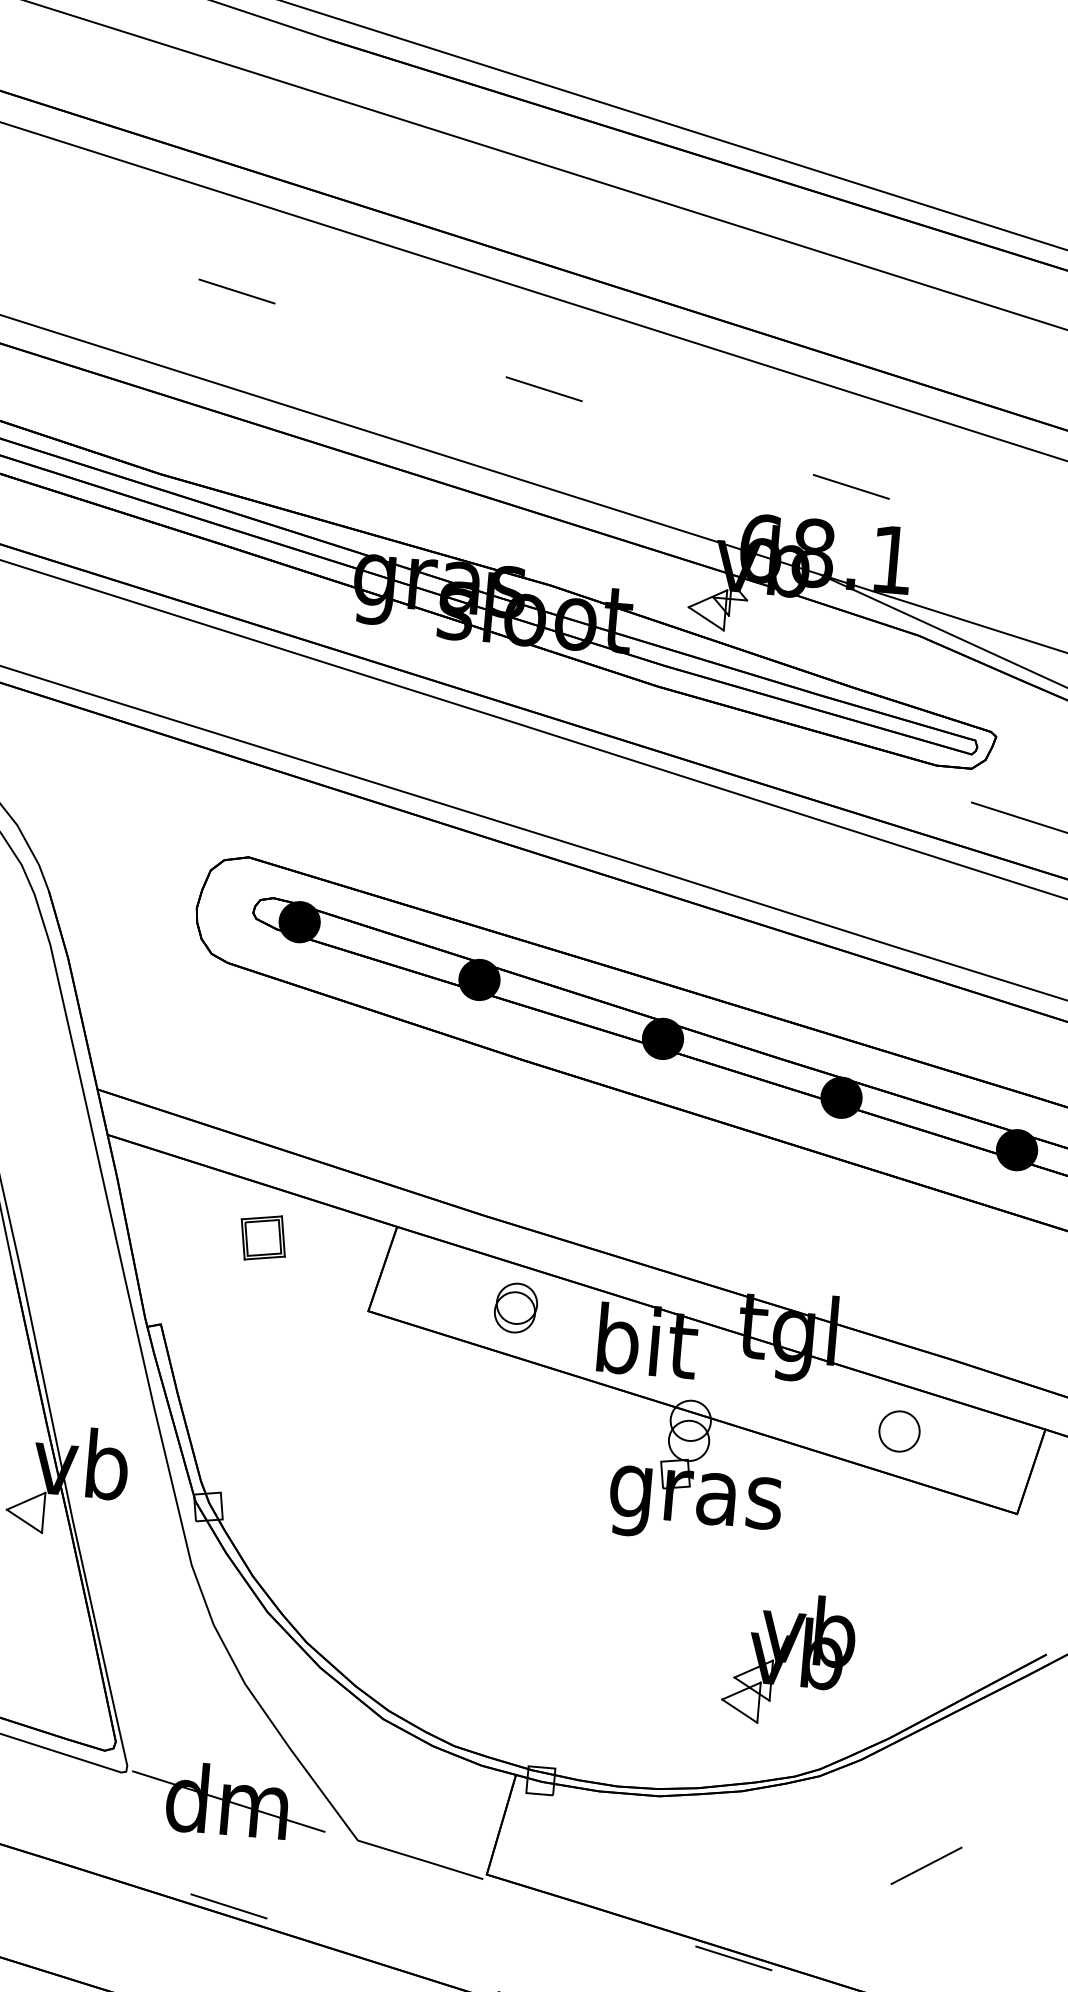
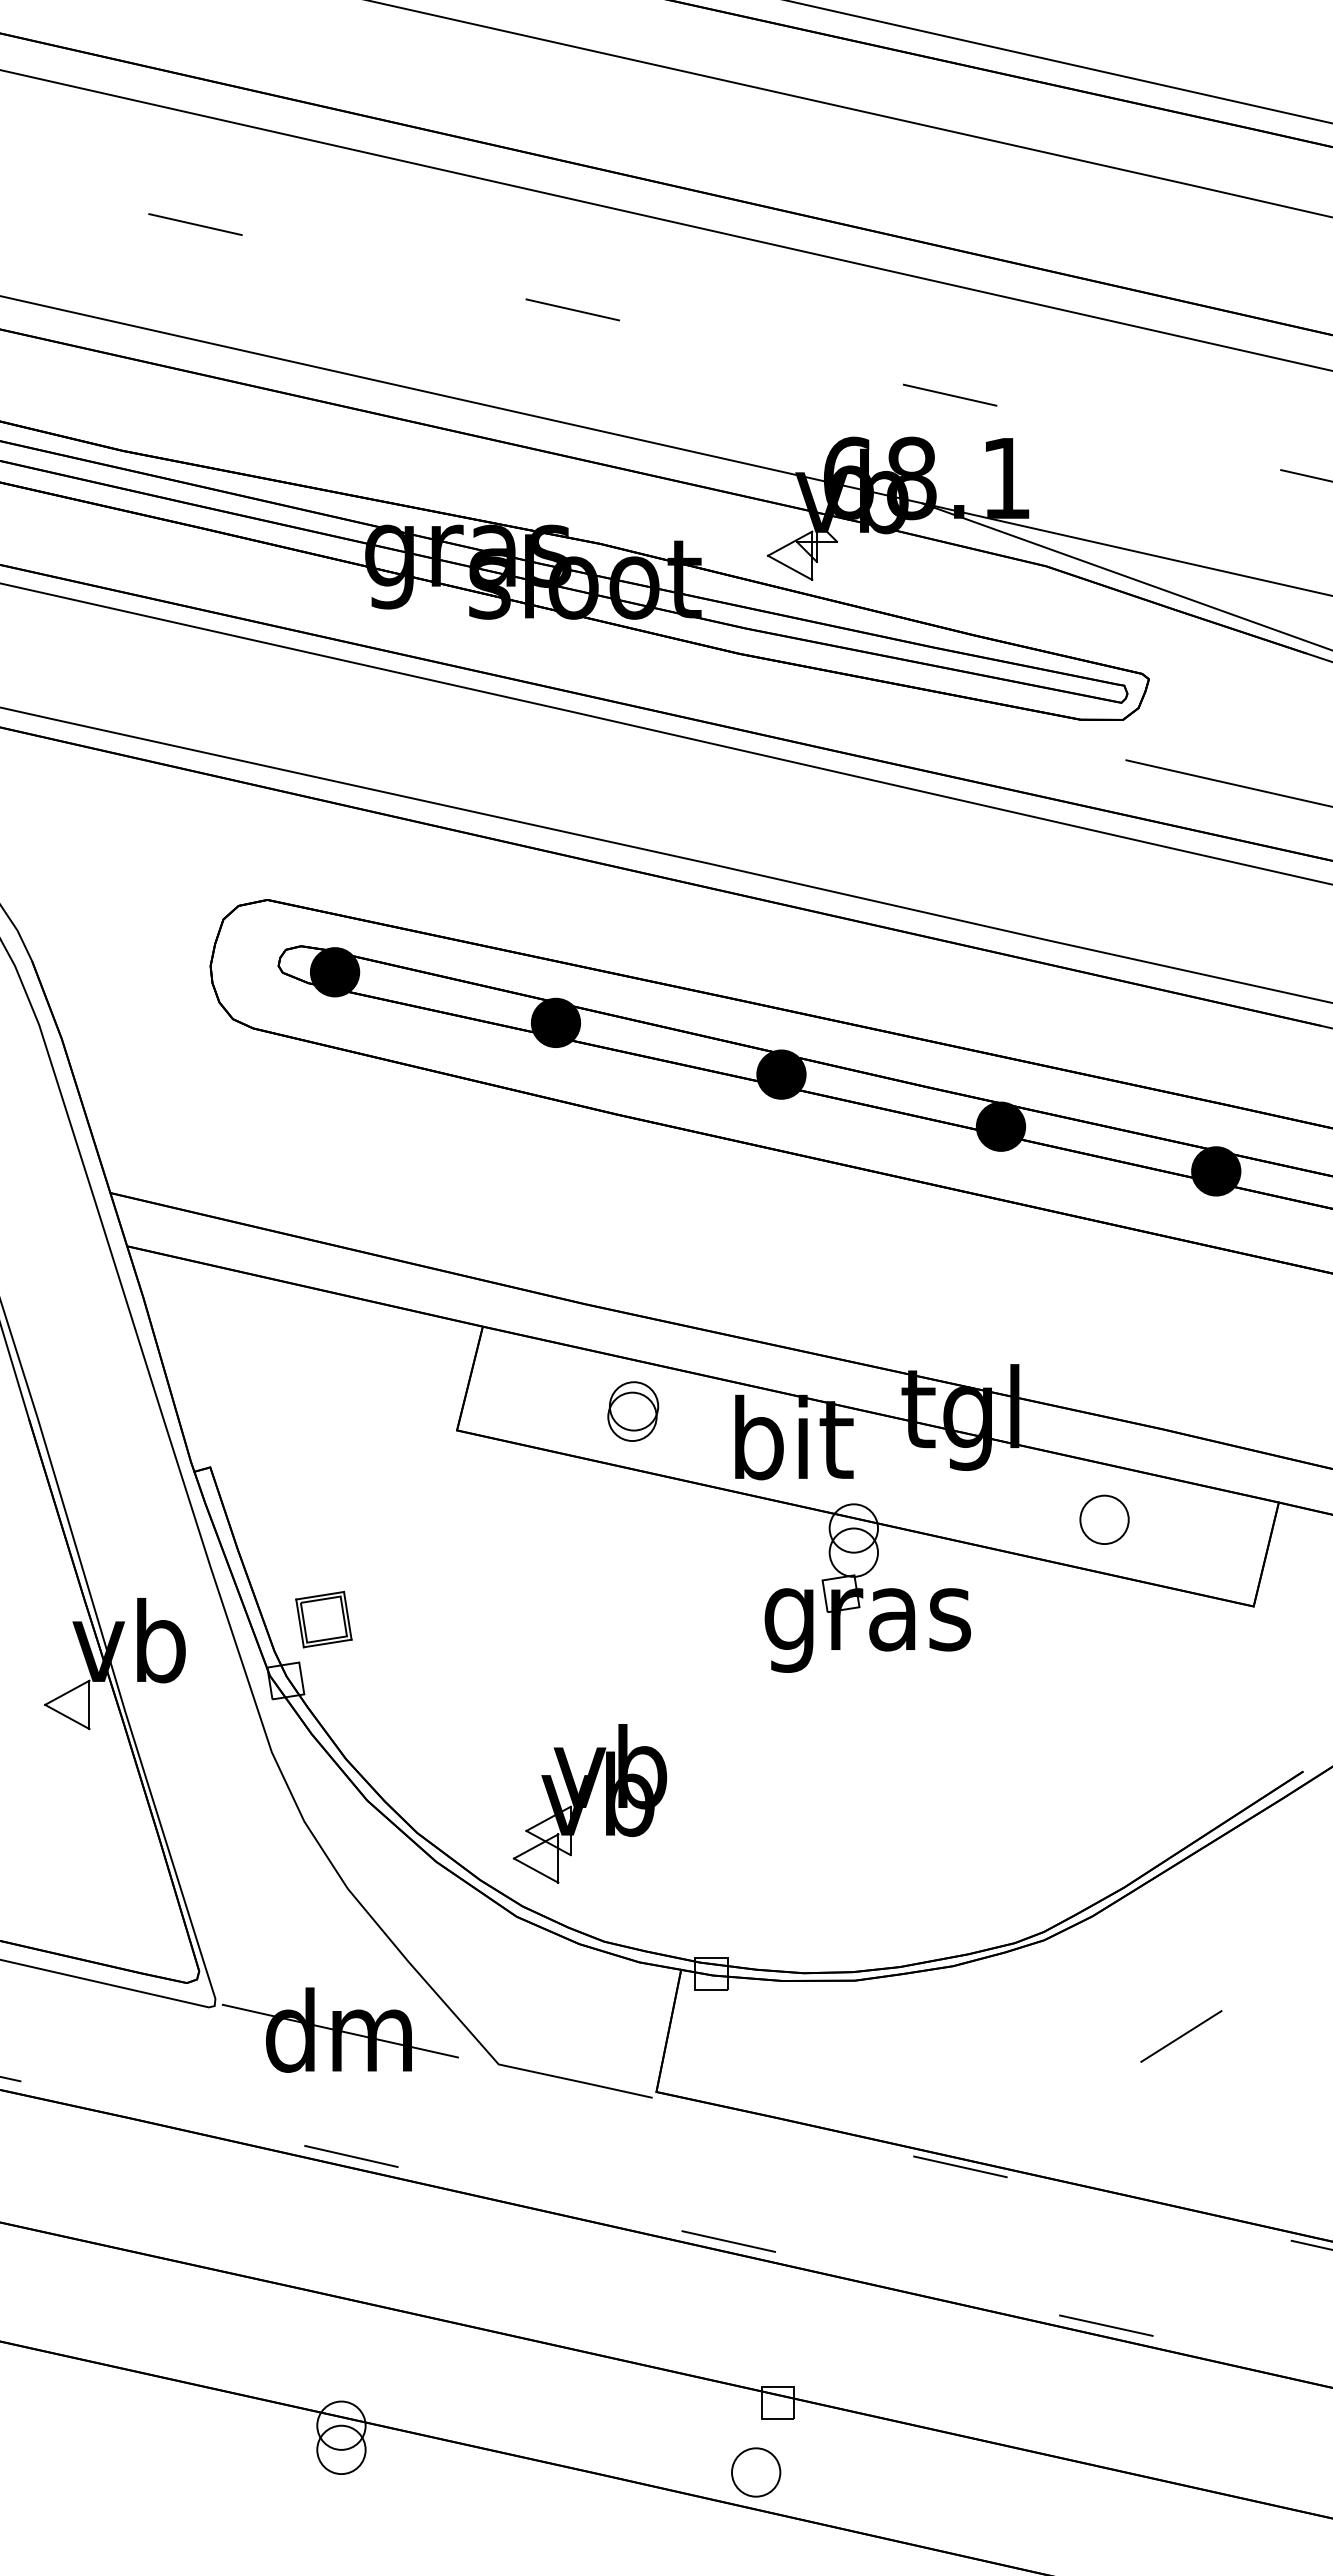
part: (262, 1237) -> (323, 1619), moved
part: (788, 1659) -> (589, 1803), moved

